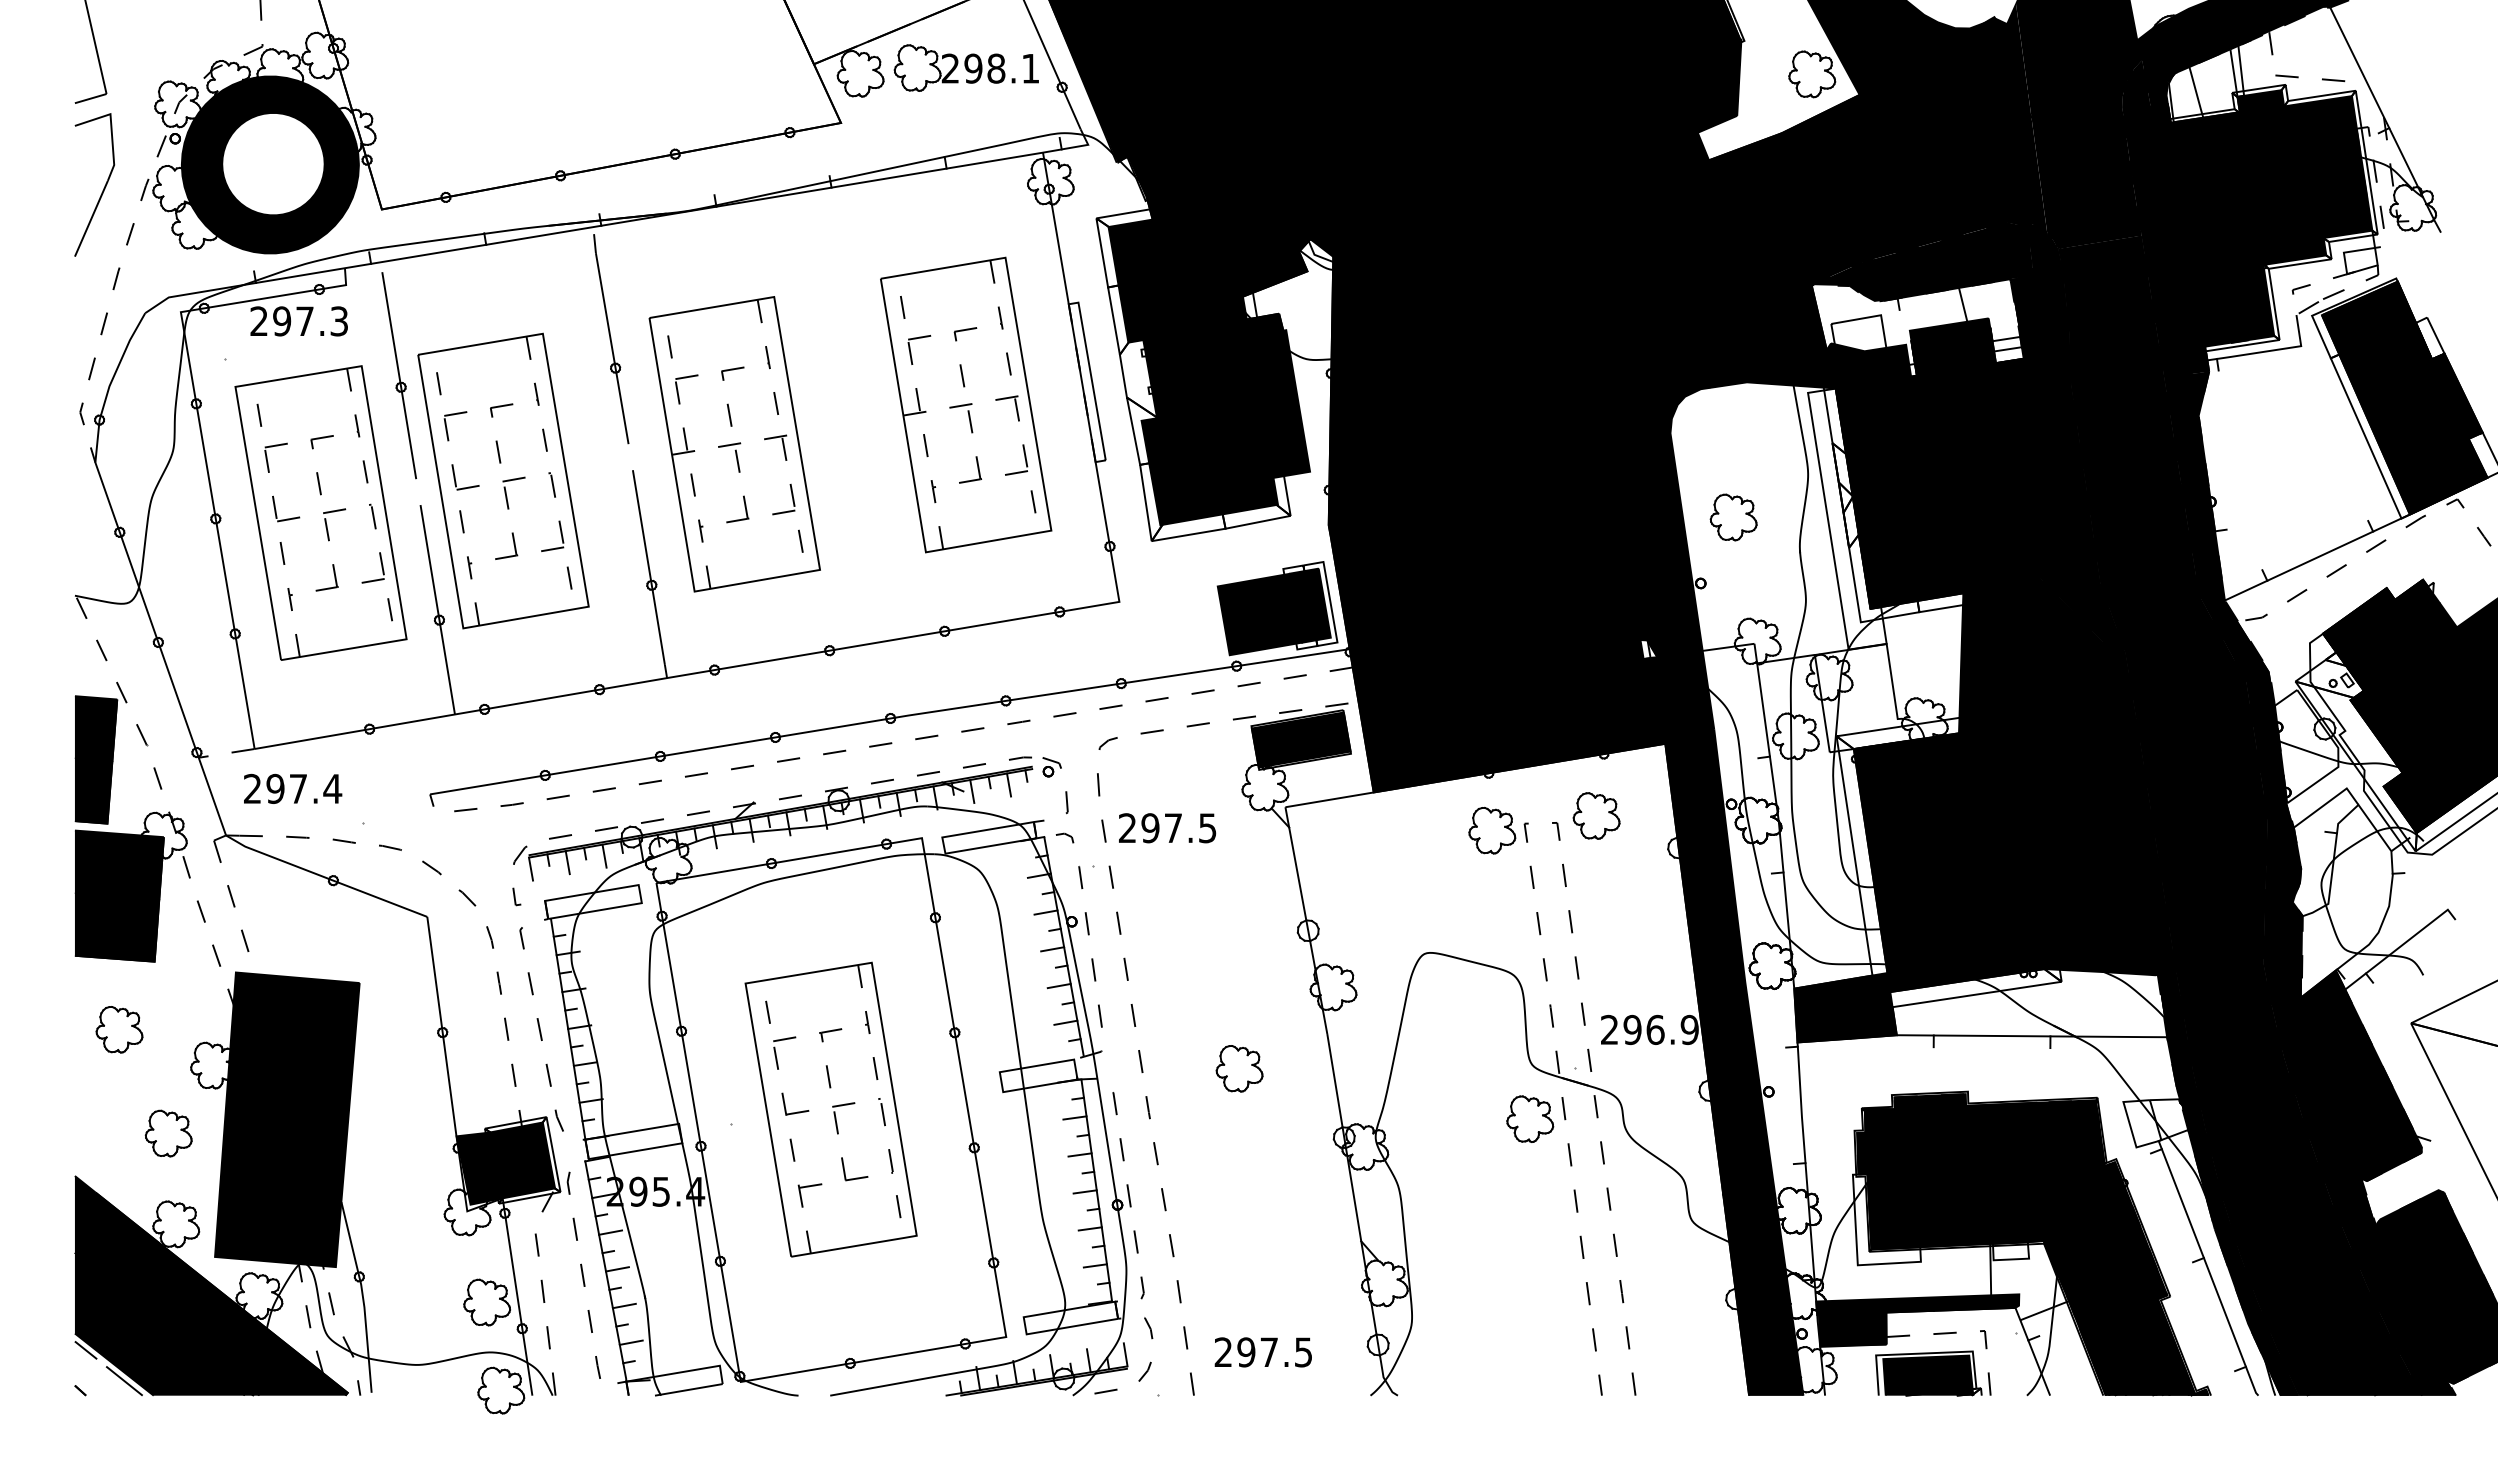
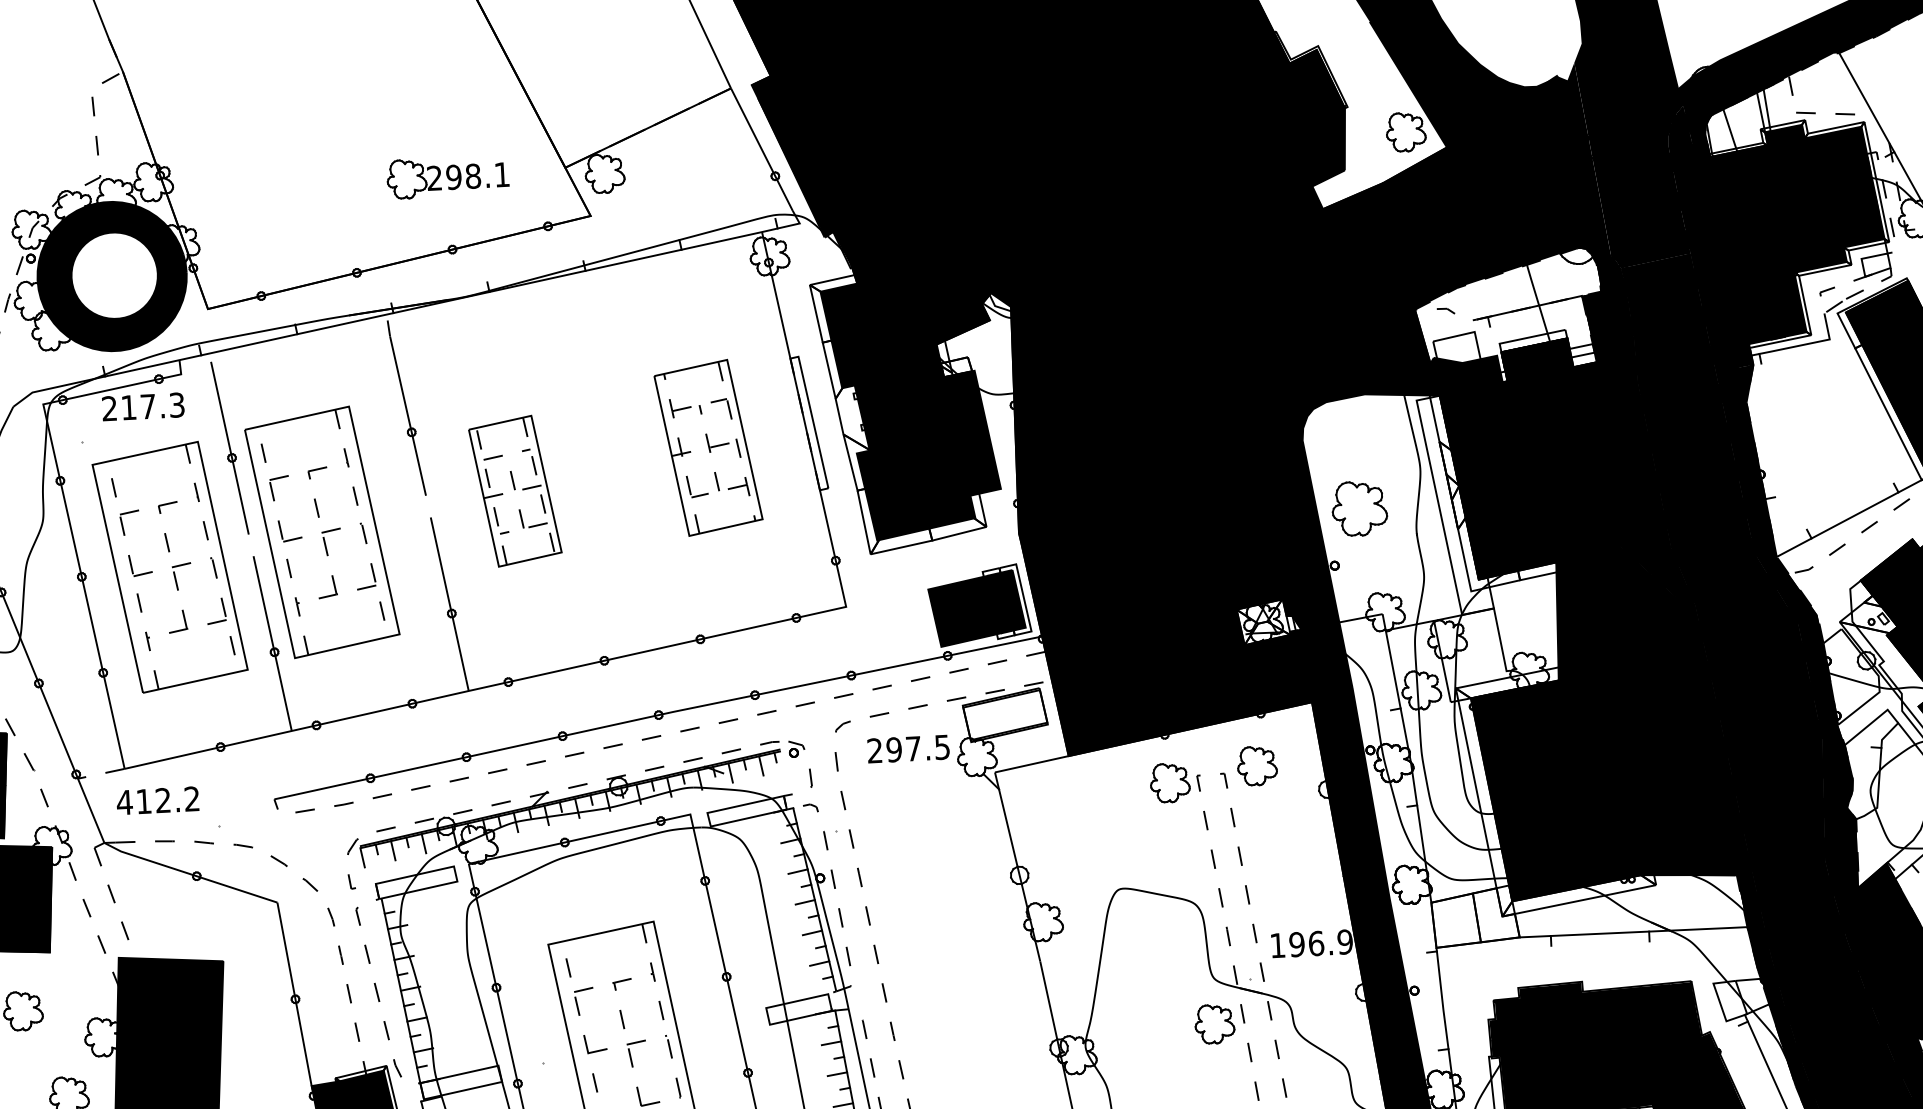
part: (965, 67) -> (447, 176), moved
fill: (1922, 261) -> (1507, 284), removed
text: (282, 321) -> (129, 407), 297.3 -> 217.3
fill: (1264, 324) -> (956, 366), removed
fill: (1949, 329) -> (1532, 340), removed
part: (966, 404) -> (708, 447), size x0.7
part: (734, 444) -> (515, 491), size x0.6
part: (1733, 517) -> (1359, 508), size x1.4
fill: (1612, 645) -> (1263, 621), removed
fill: (1300, 739) -> (1004, 714), removed
text: (292, 788) -> (158, 800), 297.4 -> 412.2
text: (1167, 828) -> (908, 749), moved
fill: (1845, 1007) -> (1475, 916), removed
text: (1609, 1029) -> (1277, 945), 296.9 -> 196.9
part: (1239, 1068) -> (967, 994), removed

